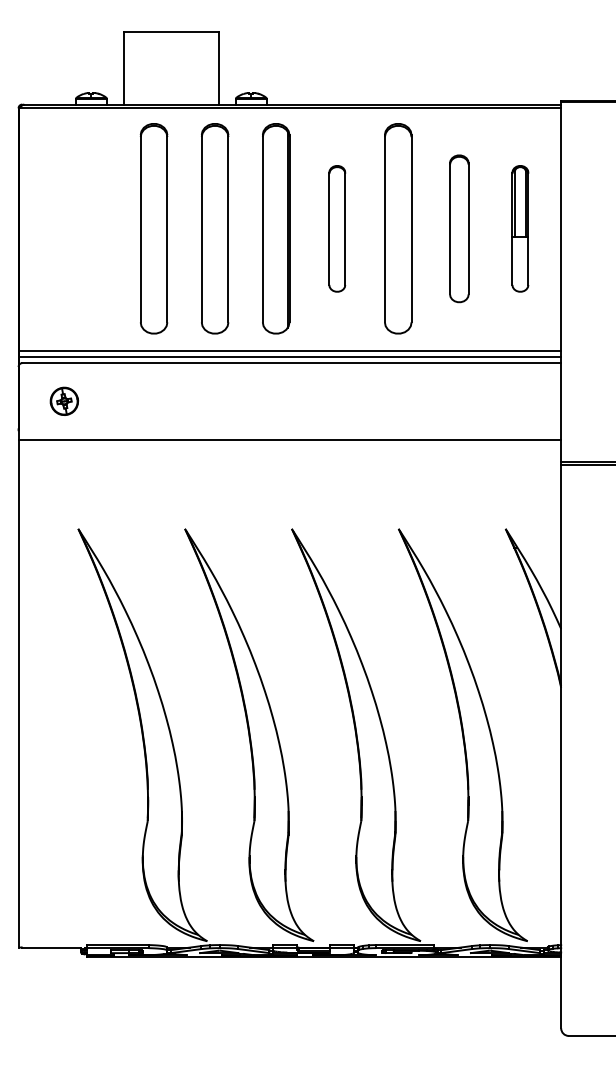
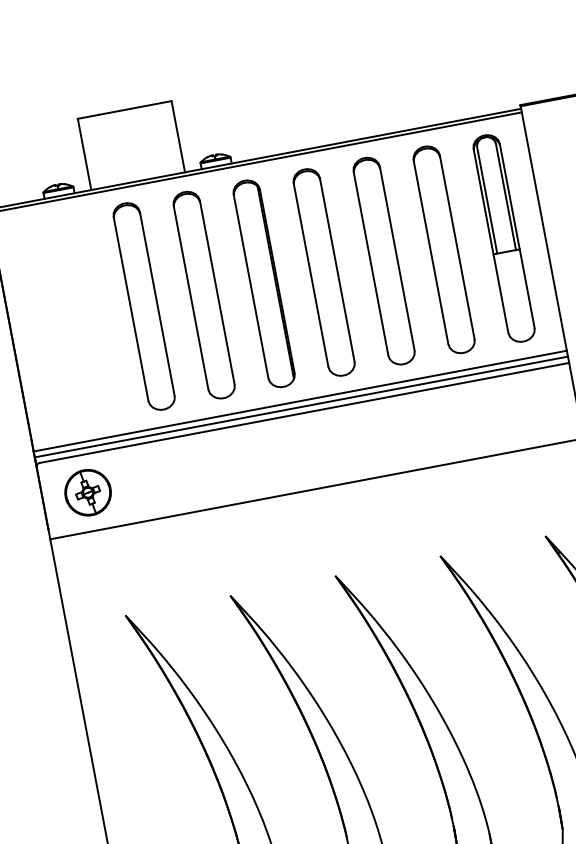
part: (337, 228) -> (324, 272), size x1.67
part: (459, 228) -> (444, 249), size x1.43
part: (520, 228) -> (504, 238), size x1.67
part: (64, 401) -> (88, 492), size x1.67

